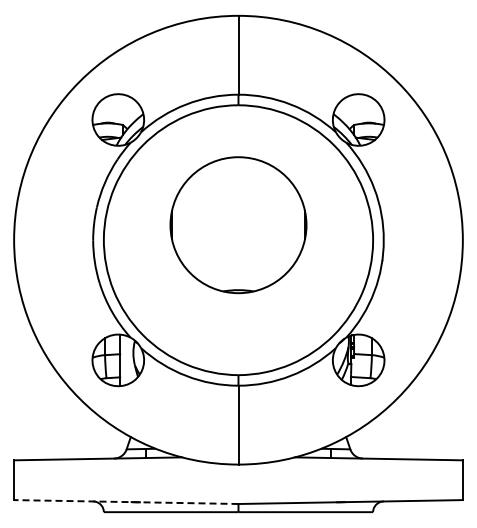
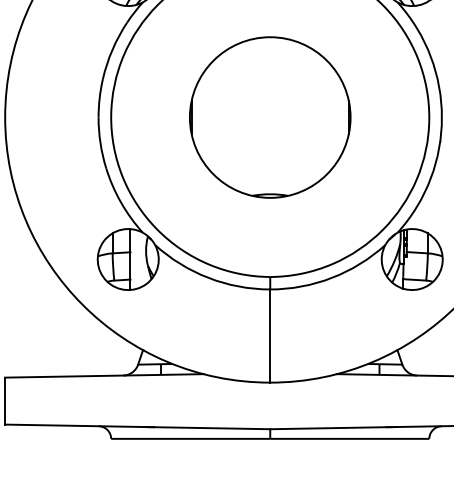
part: (238, 225) -> (270, 117), moved
line: (125, 502) -> (136, 427), dashed -> solid

